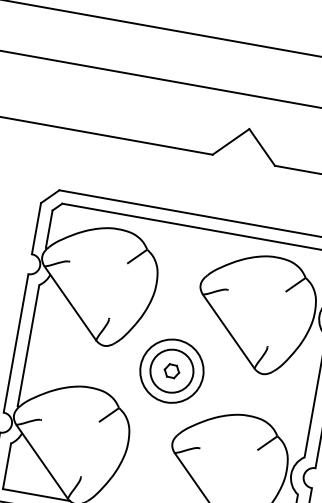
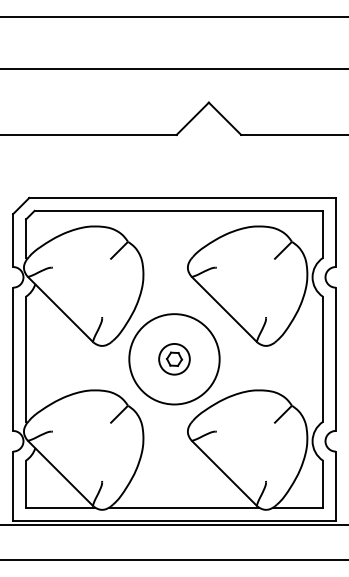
circle: (171, 371) -> (174, 359), size x0.7
circle: (171, 371) -> (174, 359), size x1.4

